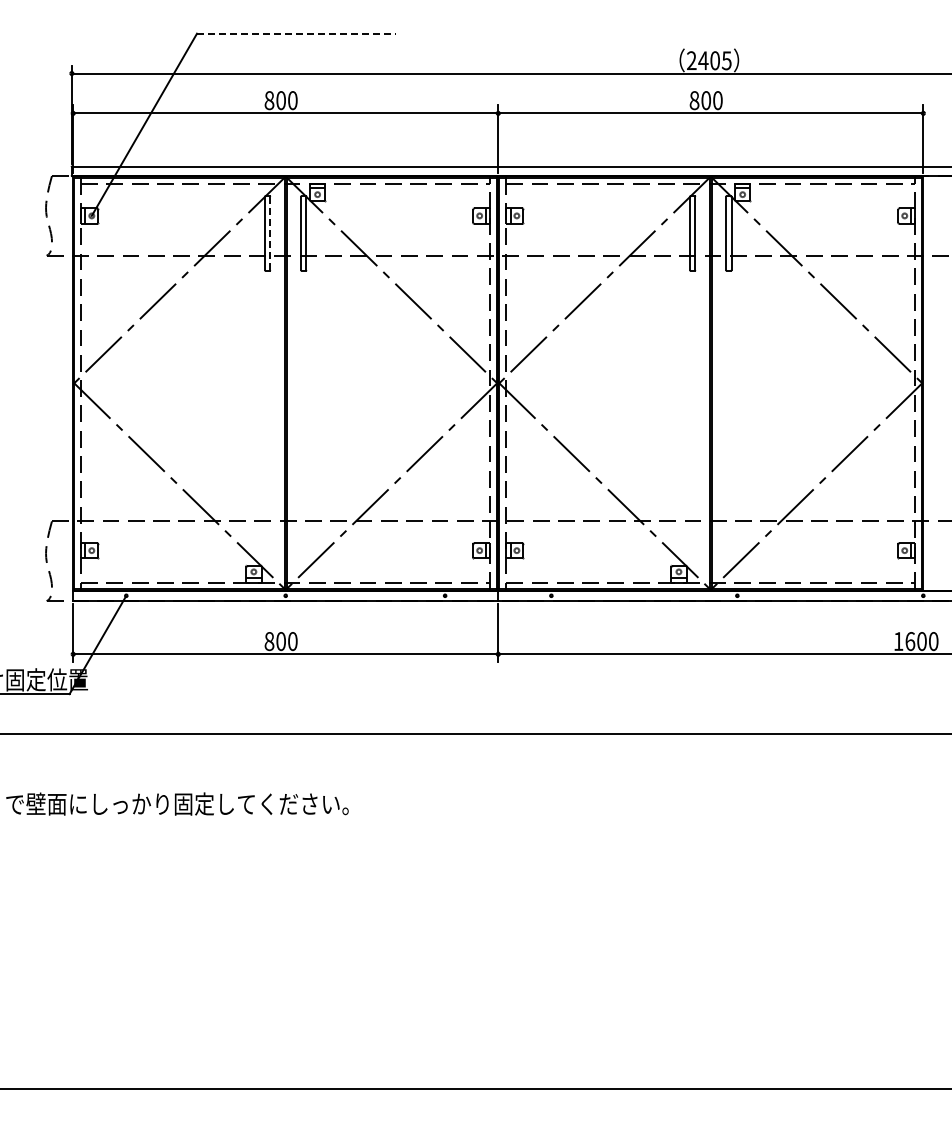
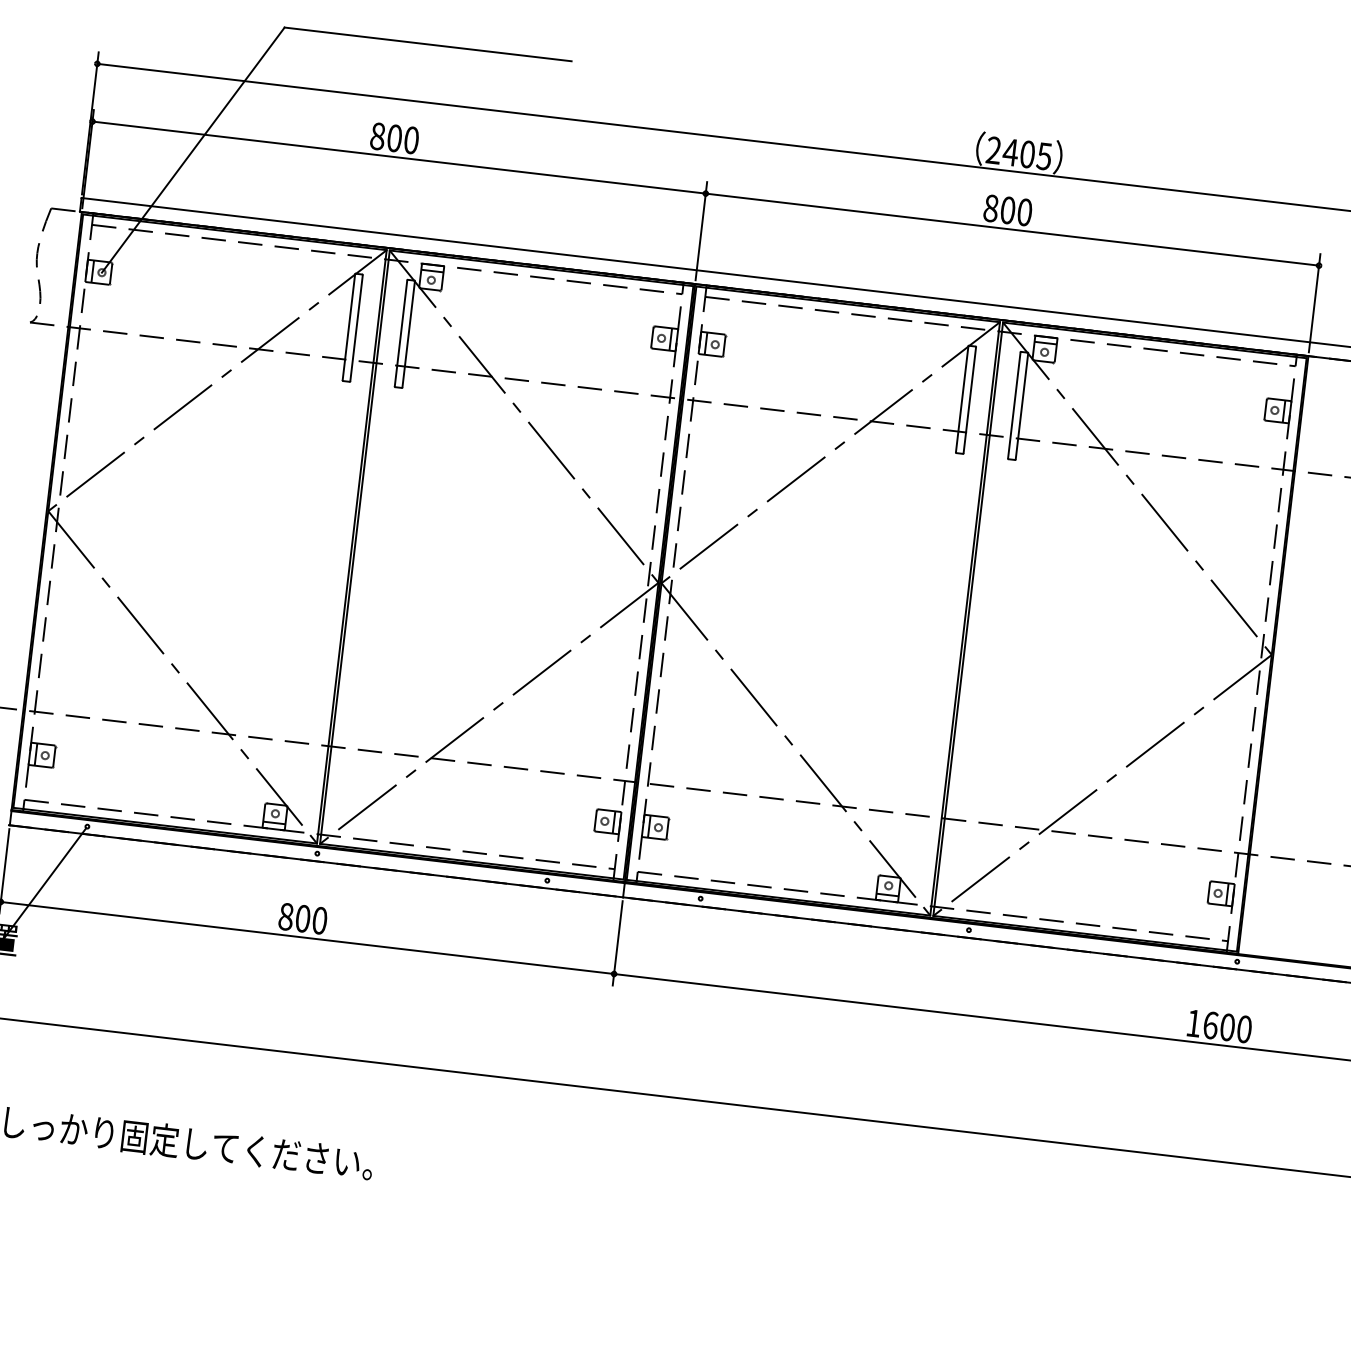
line: (296, 33) -> (428, 44), dashed -> solid
line: (270, 233) -> (356, 328), dashed -> solid

